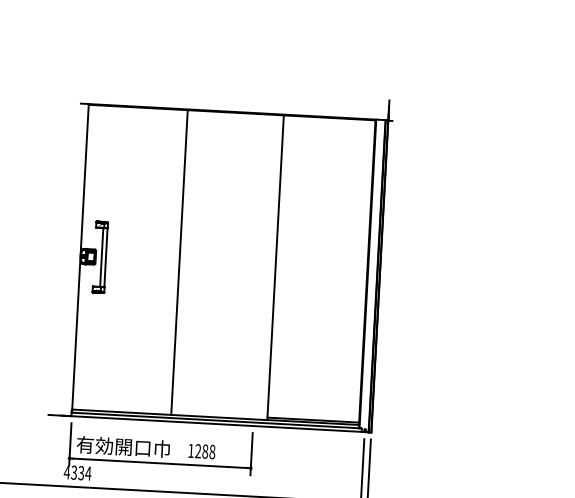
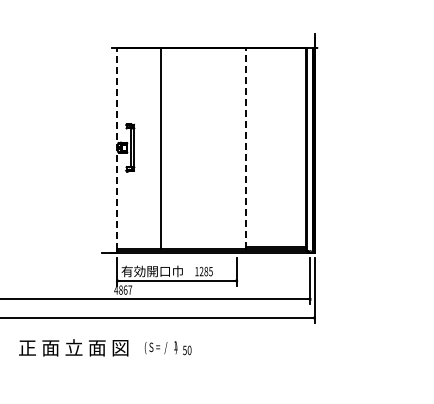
line: (80, 257) -> (117, 148), solid -> dashed
line: (179, 262) -> (160, 148), moved
line: (275, 266) -> (245, 147), solid -> dashed
text: (211, 451) -> (210, 271), 1288 -> 1285
text: (81, 472) -> (125, 289), 4334 -> 4867

